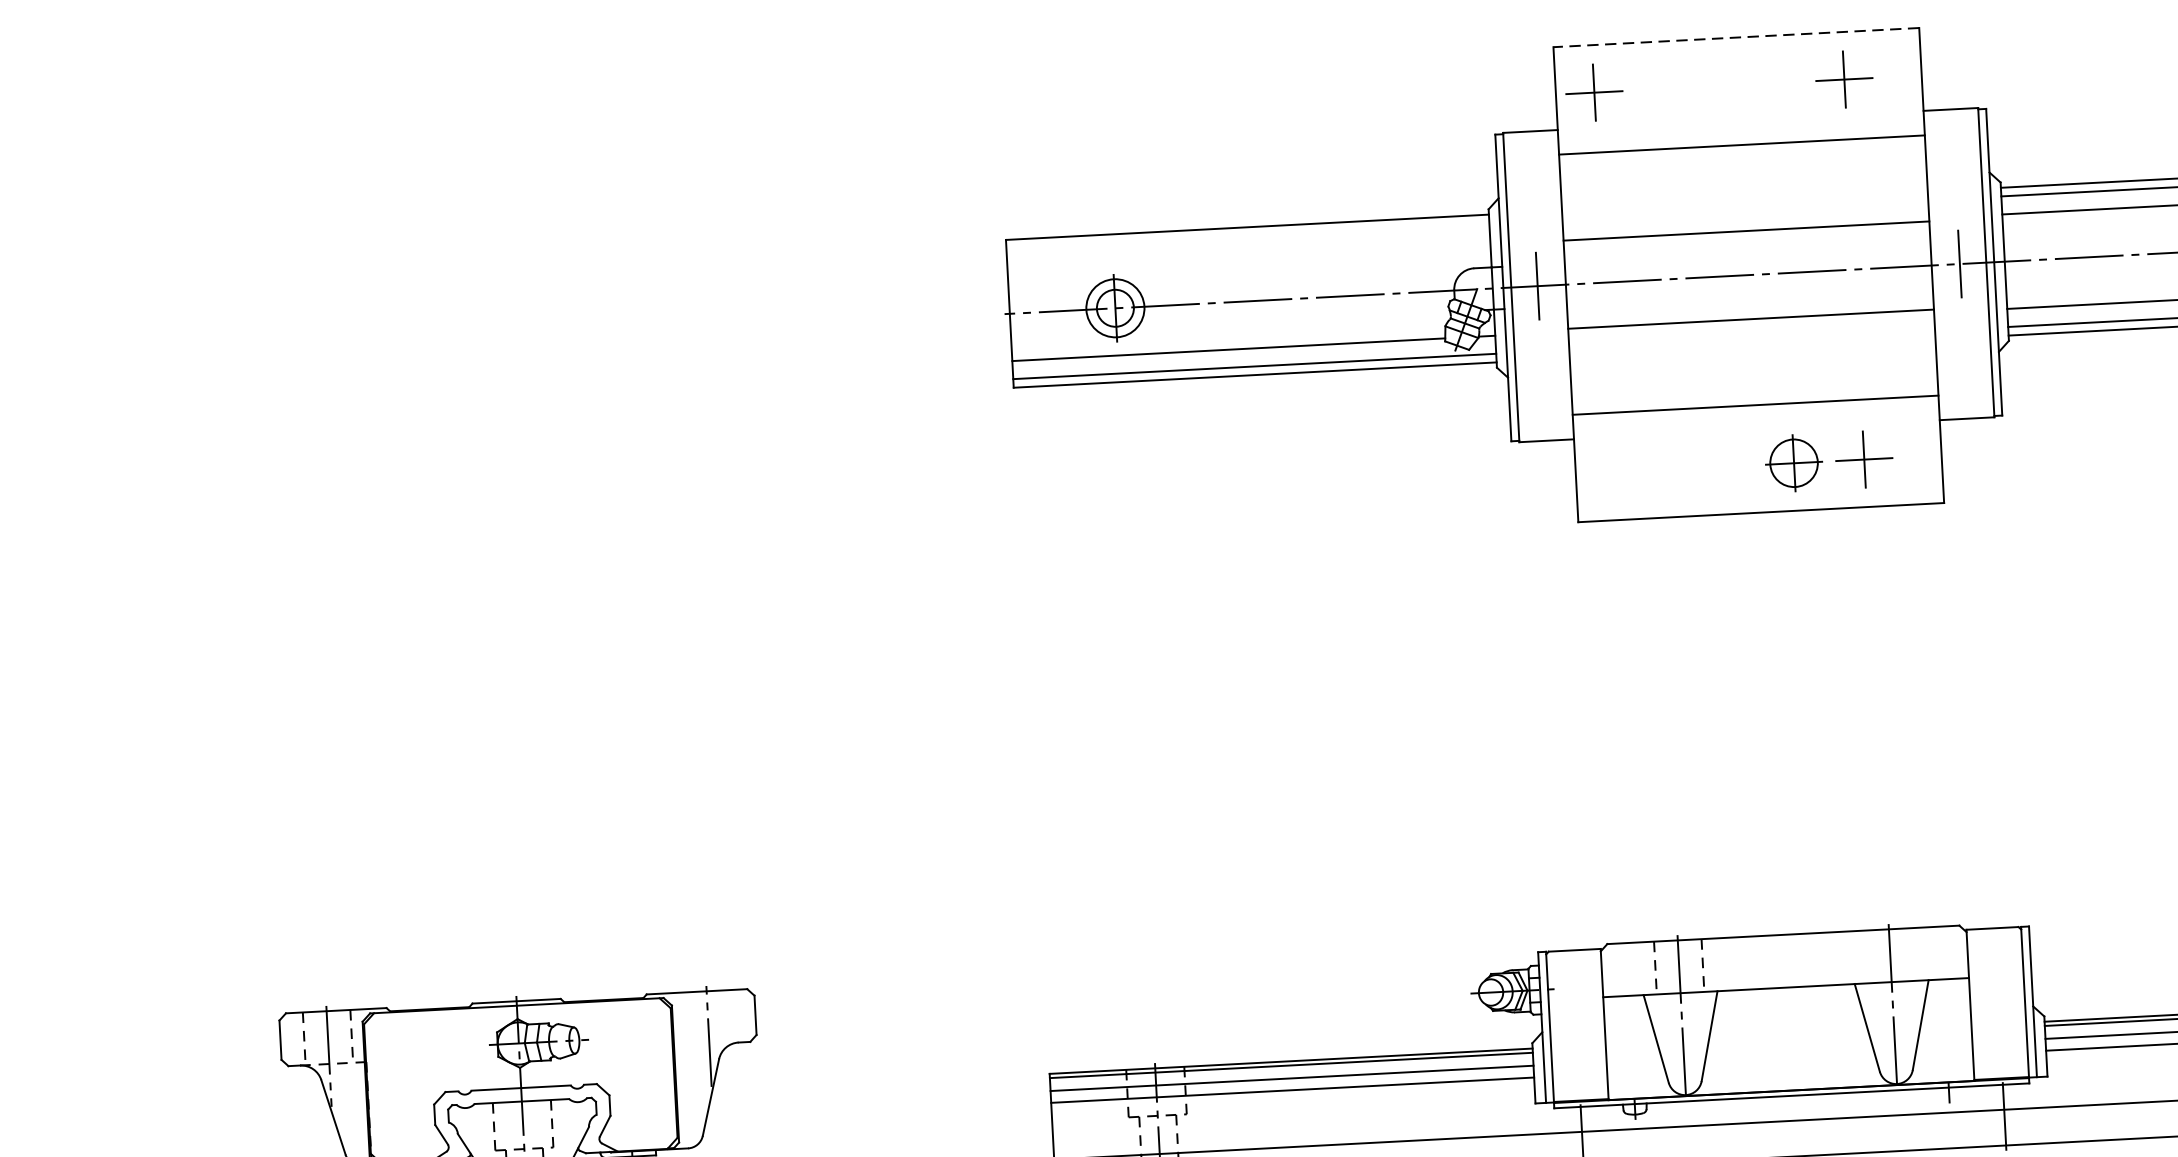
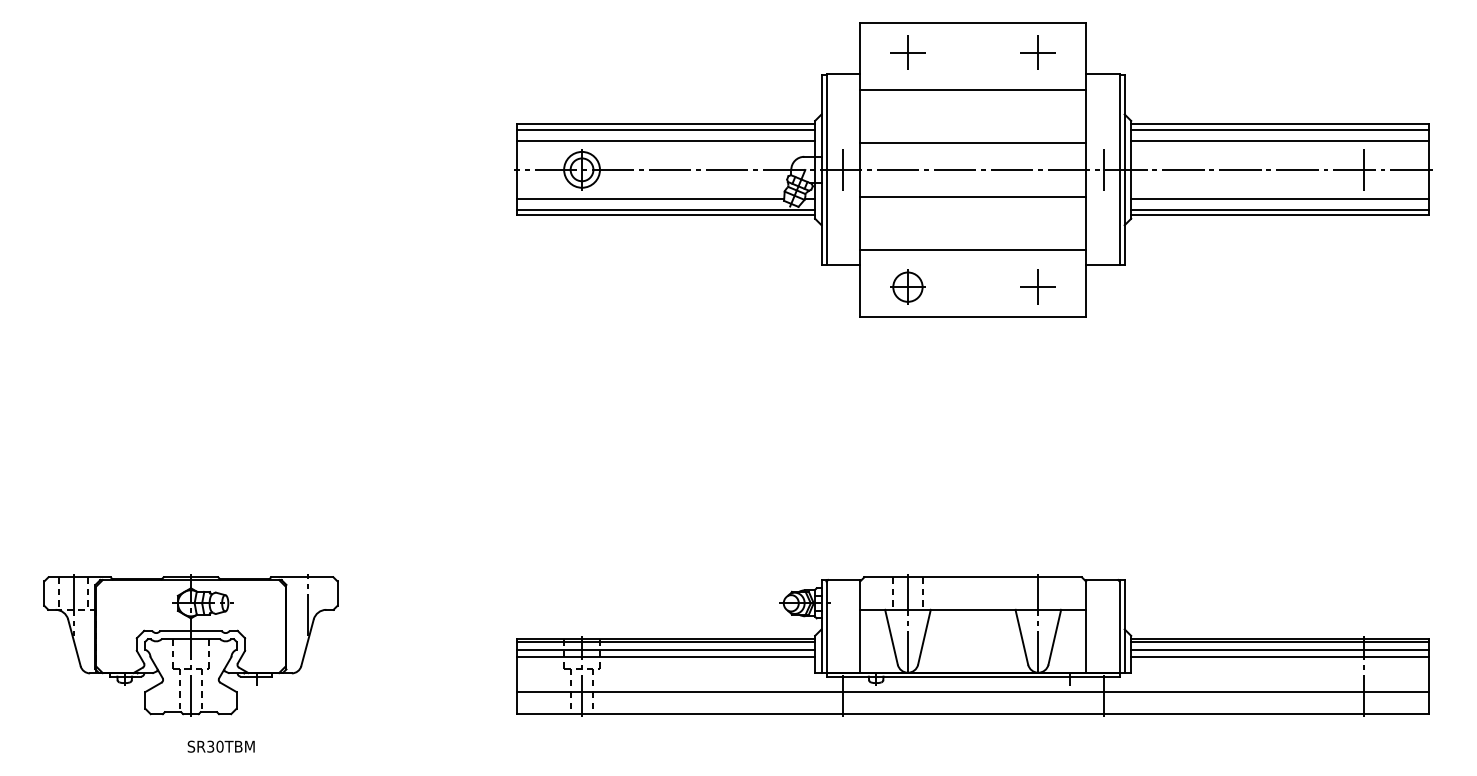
line: (1736, 38) -> (973, 23), dashed -> solid
part: (1593, 92) -> (907, 52), moved
line: (1247, 235) -> (665, 129), added
line: (1248, 253) -> (665, 140), added
part: (1793, 462) -> (907, 286), moved

